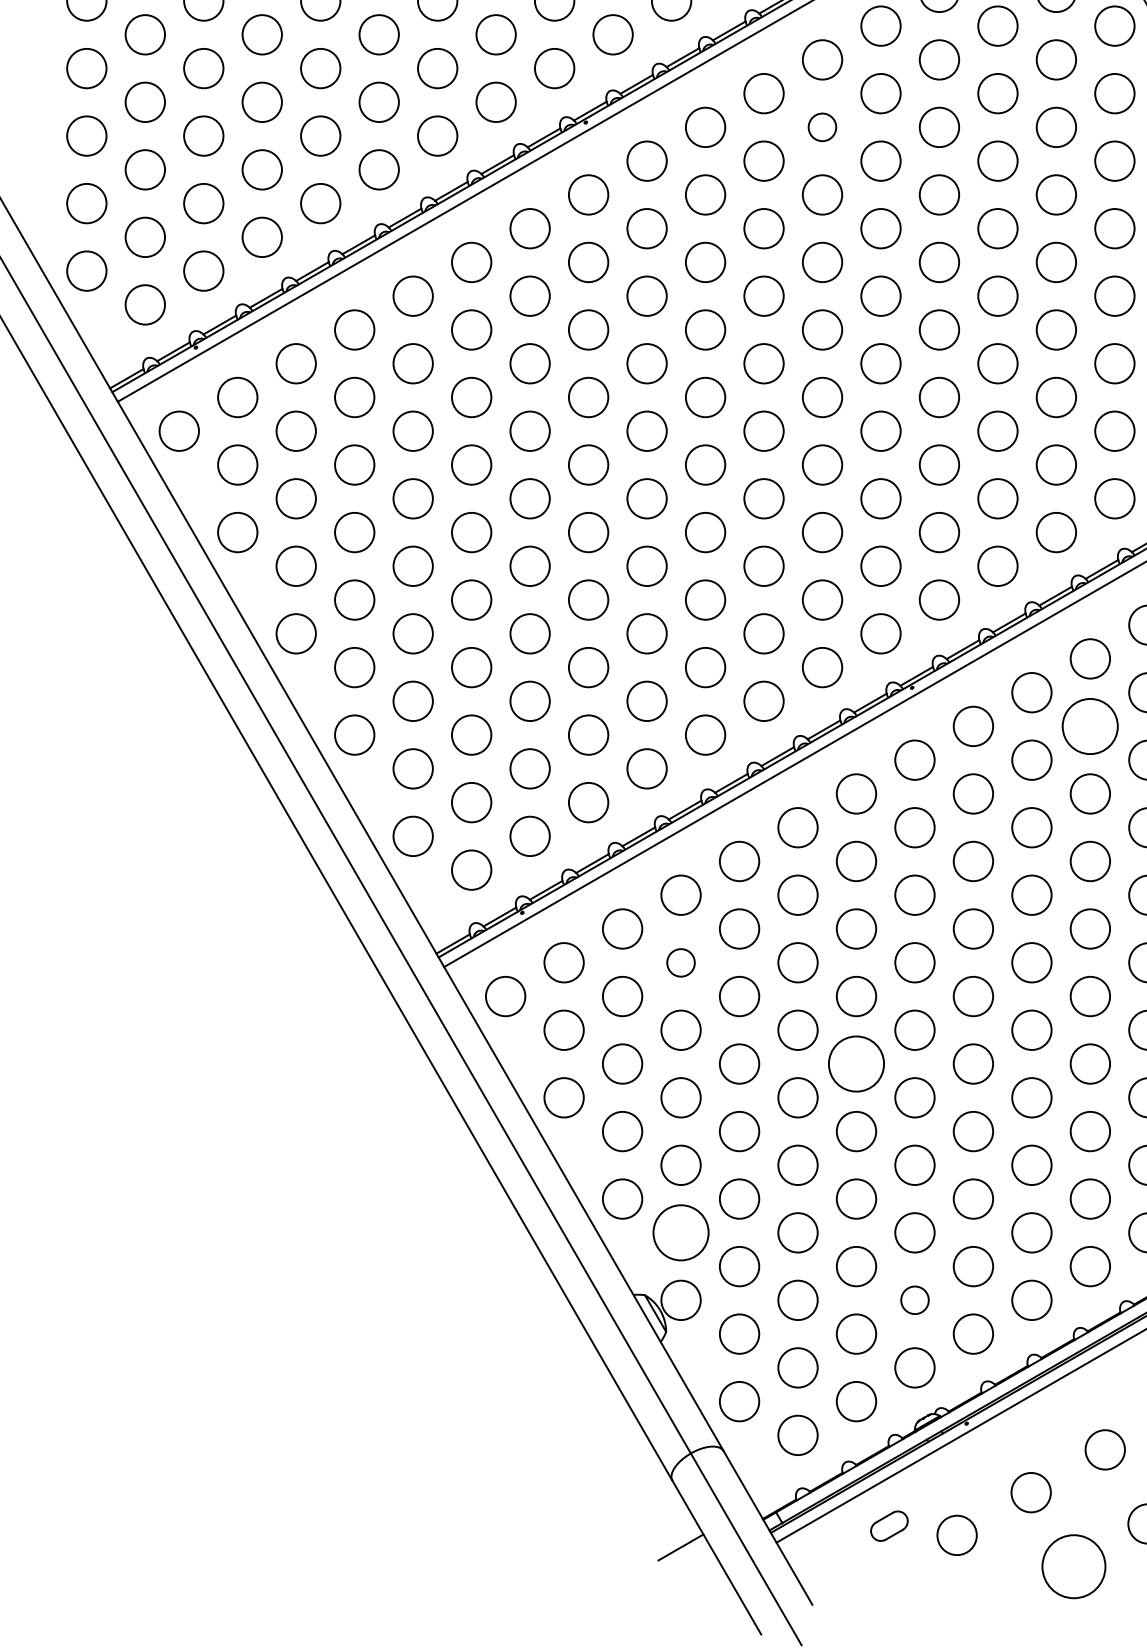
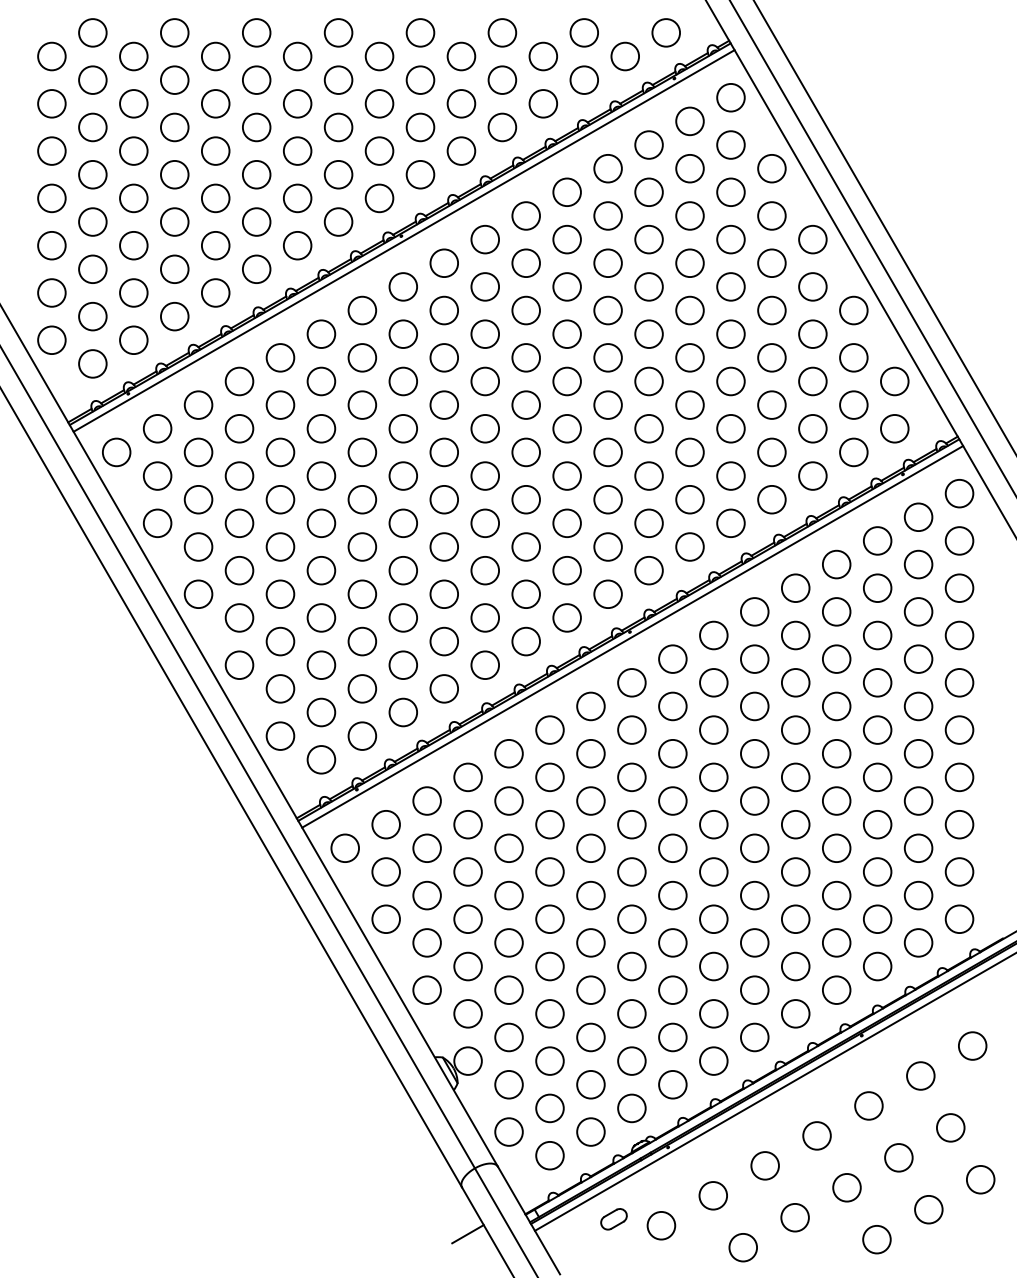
circle: (821, 127) -> (566, 239), size x1.43
circle: (1090, 725) -> (754, 658), size x0.71
circle: (680, 962) -> (467, 824), size x1.43
circle: (855, 1063) -> (590, 895), size x0.71
circle: (680, 1232) -> (467, 1013), size x0.71
circle: (914, 1299) -> (631, 1060), size x1.43
circle: (1074, 1566) -> (743, 1247), size x0.62

